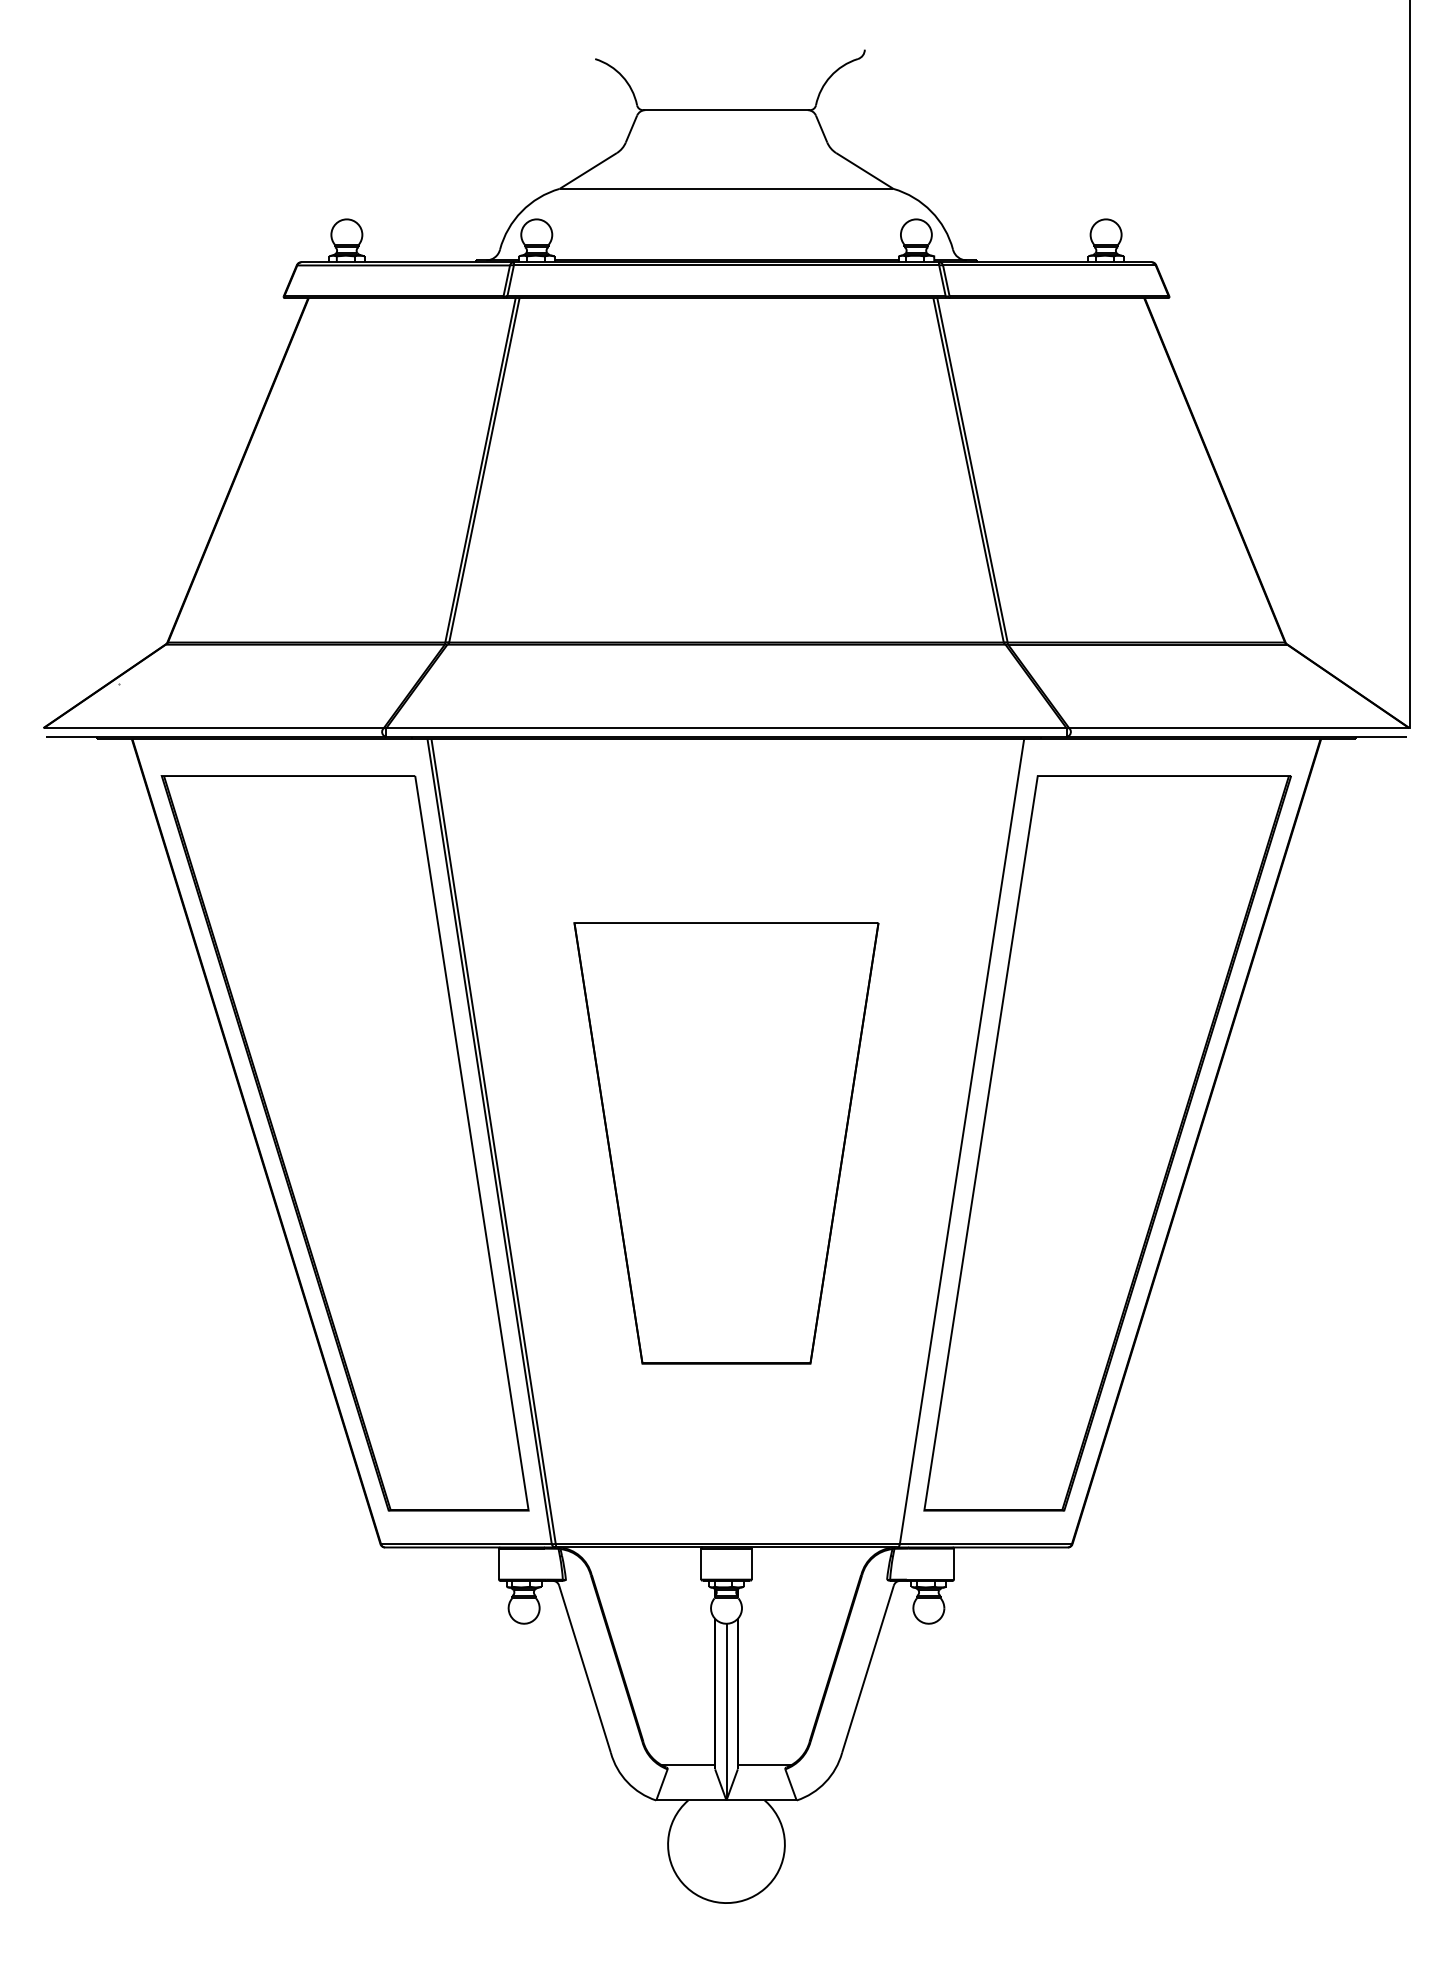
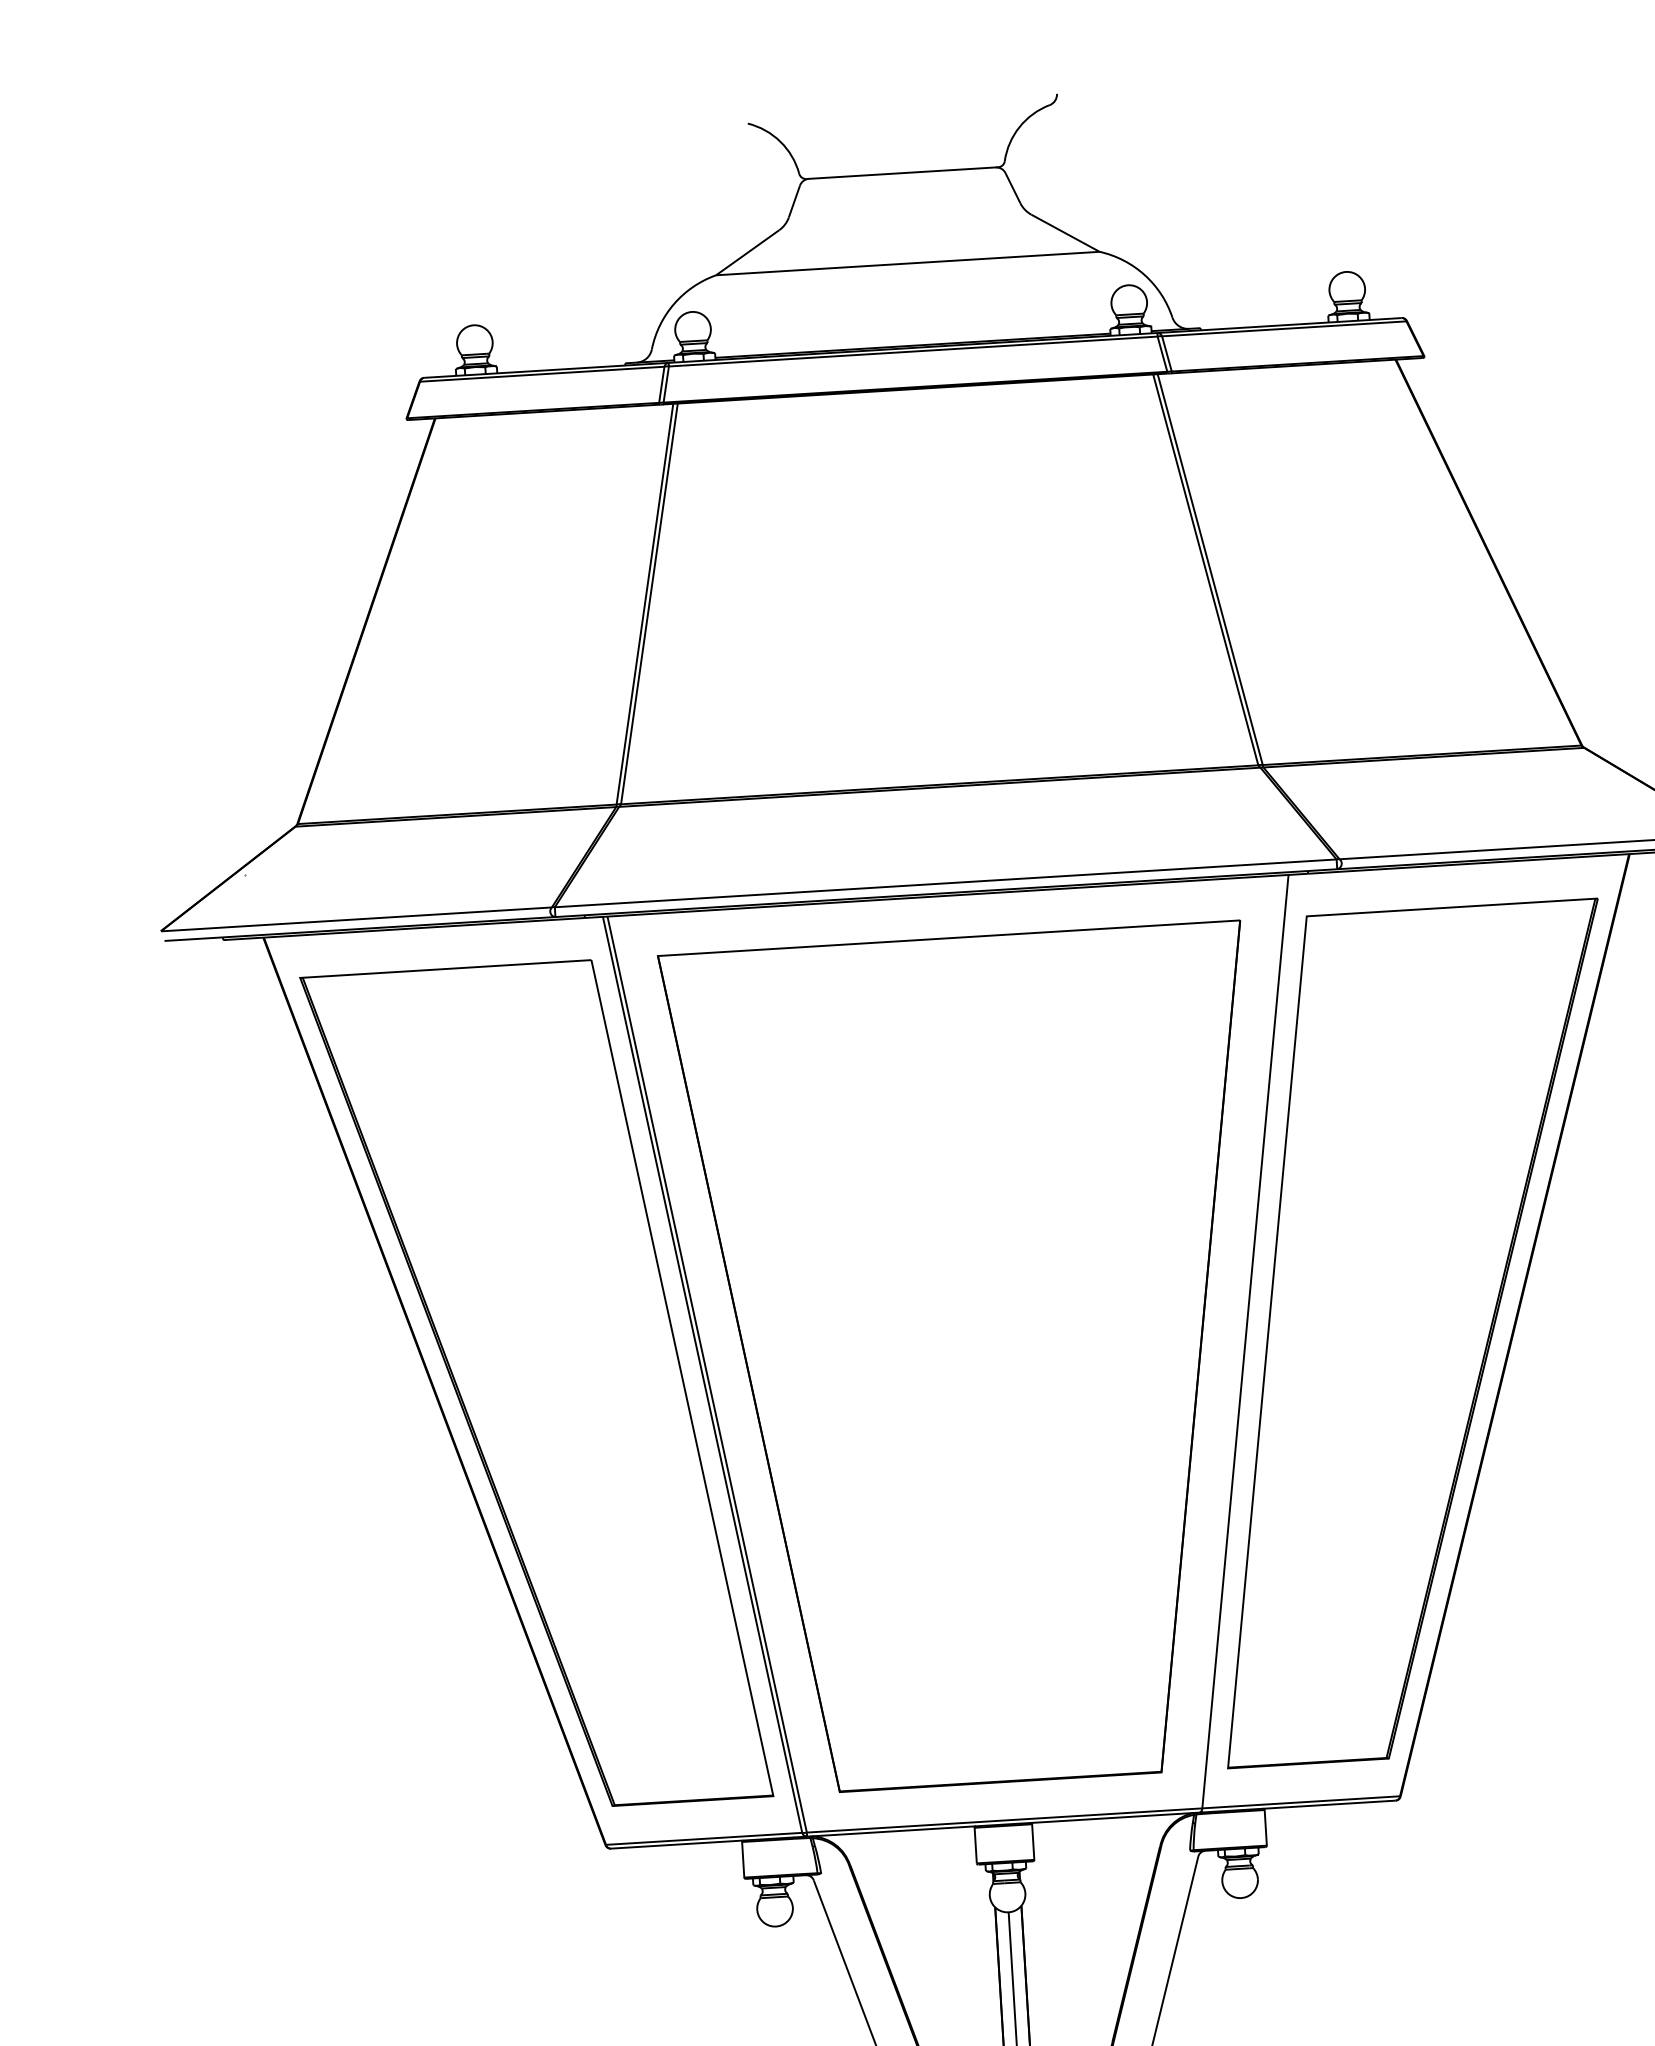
part: (726, 1143) -> (974, 1360), size x1.67

